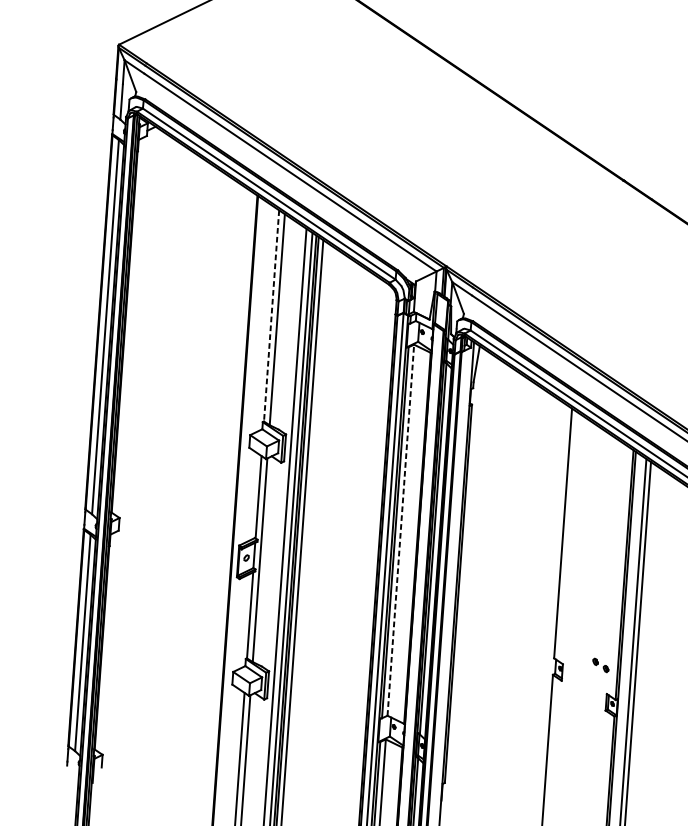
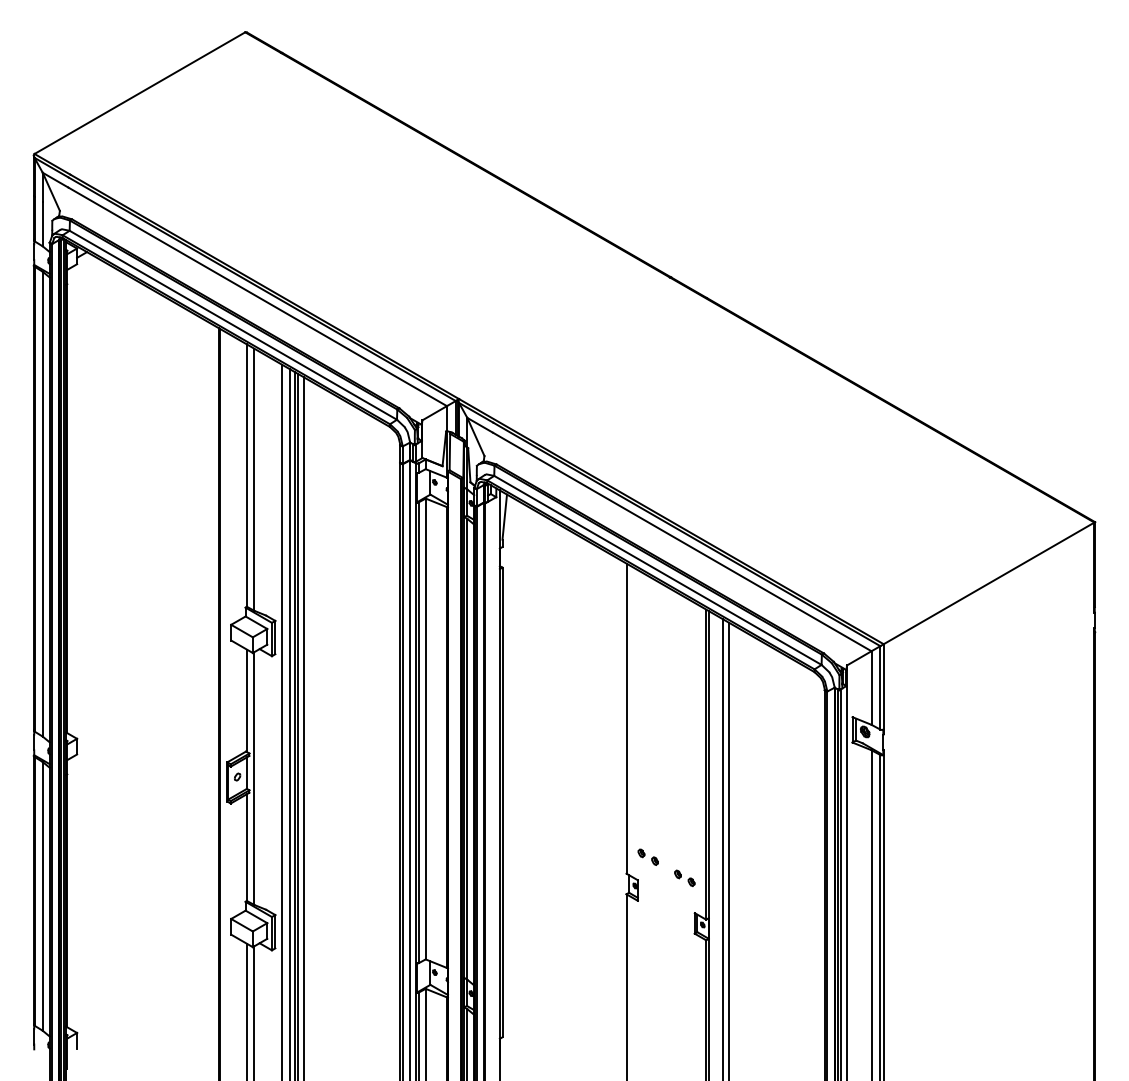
line: (271, 316) -> (247, 476), dashed -> solid
line: (400, 529) -> (425, 728), dashed -> solid
part: (572, 645) -> (647, 856), added

